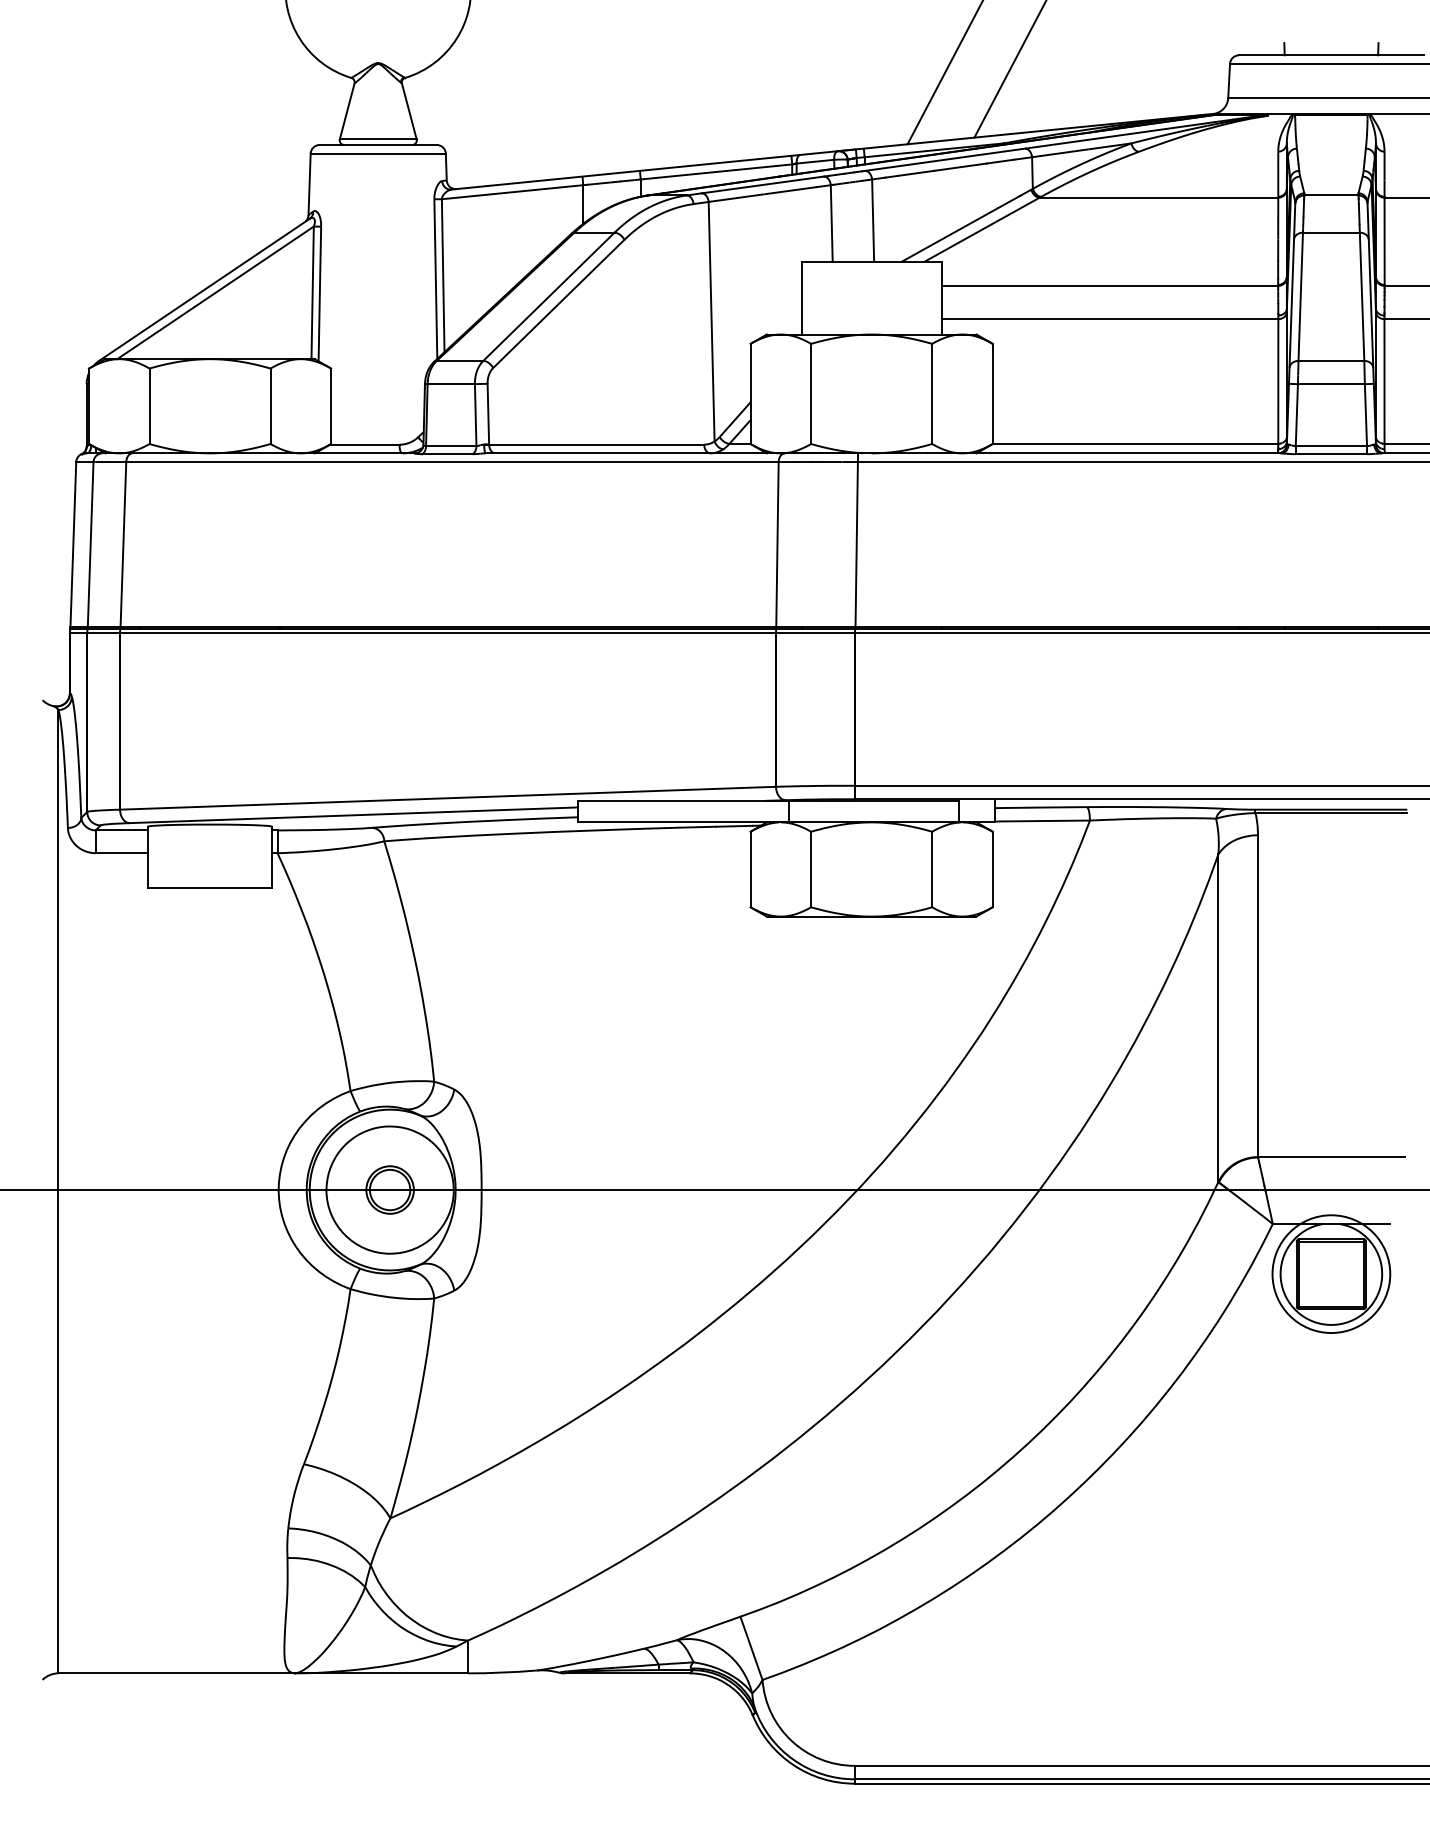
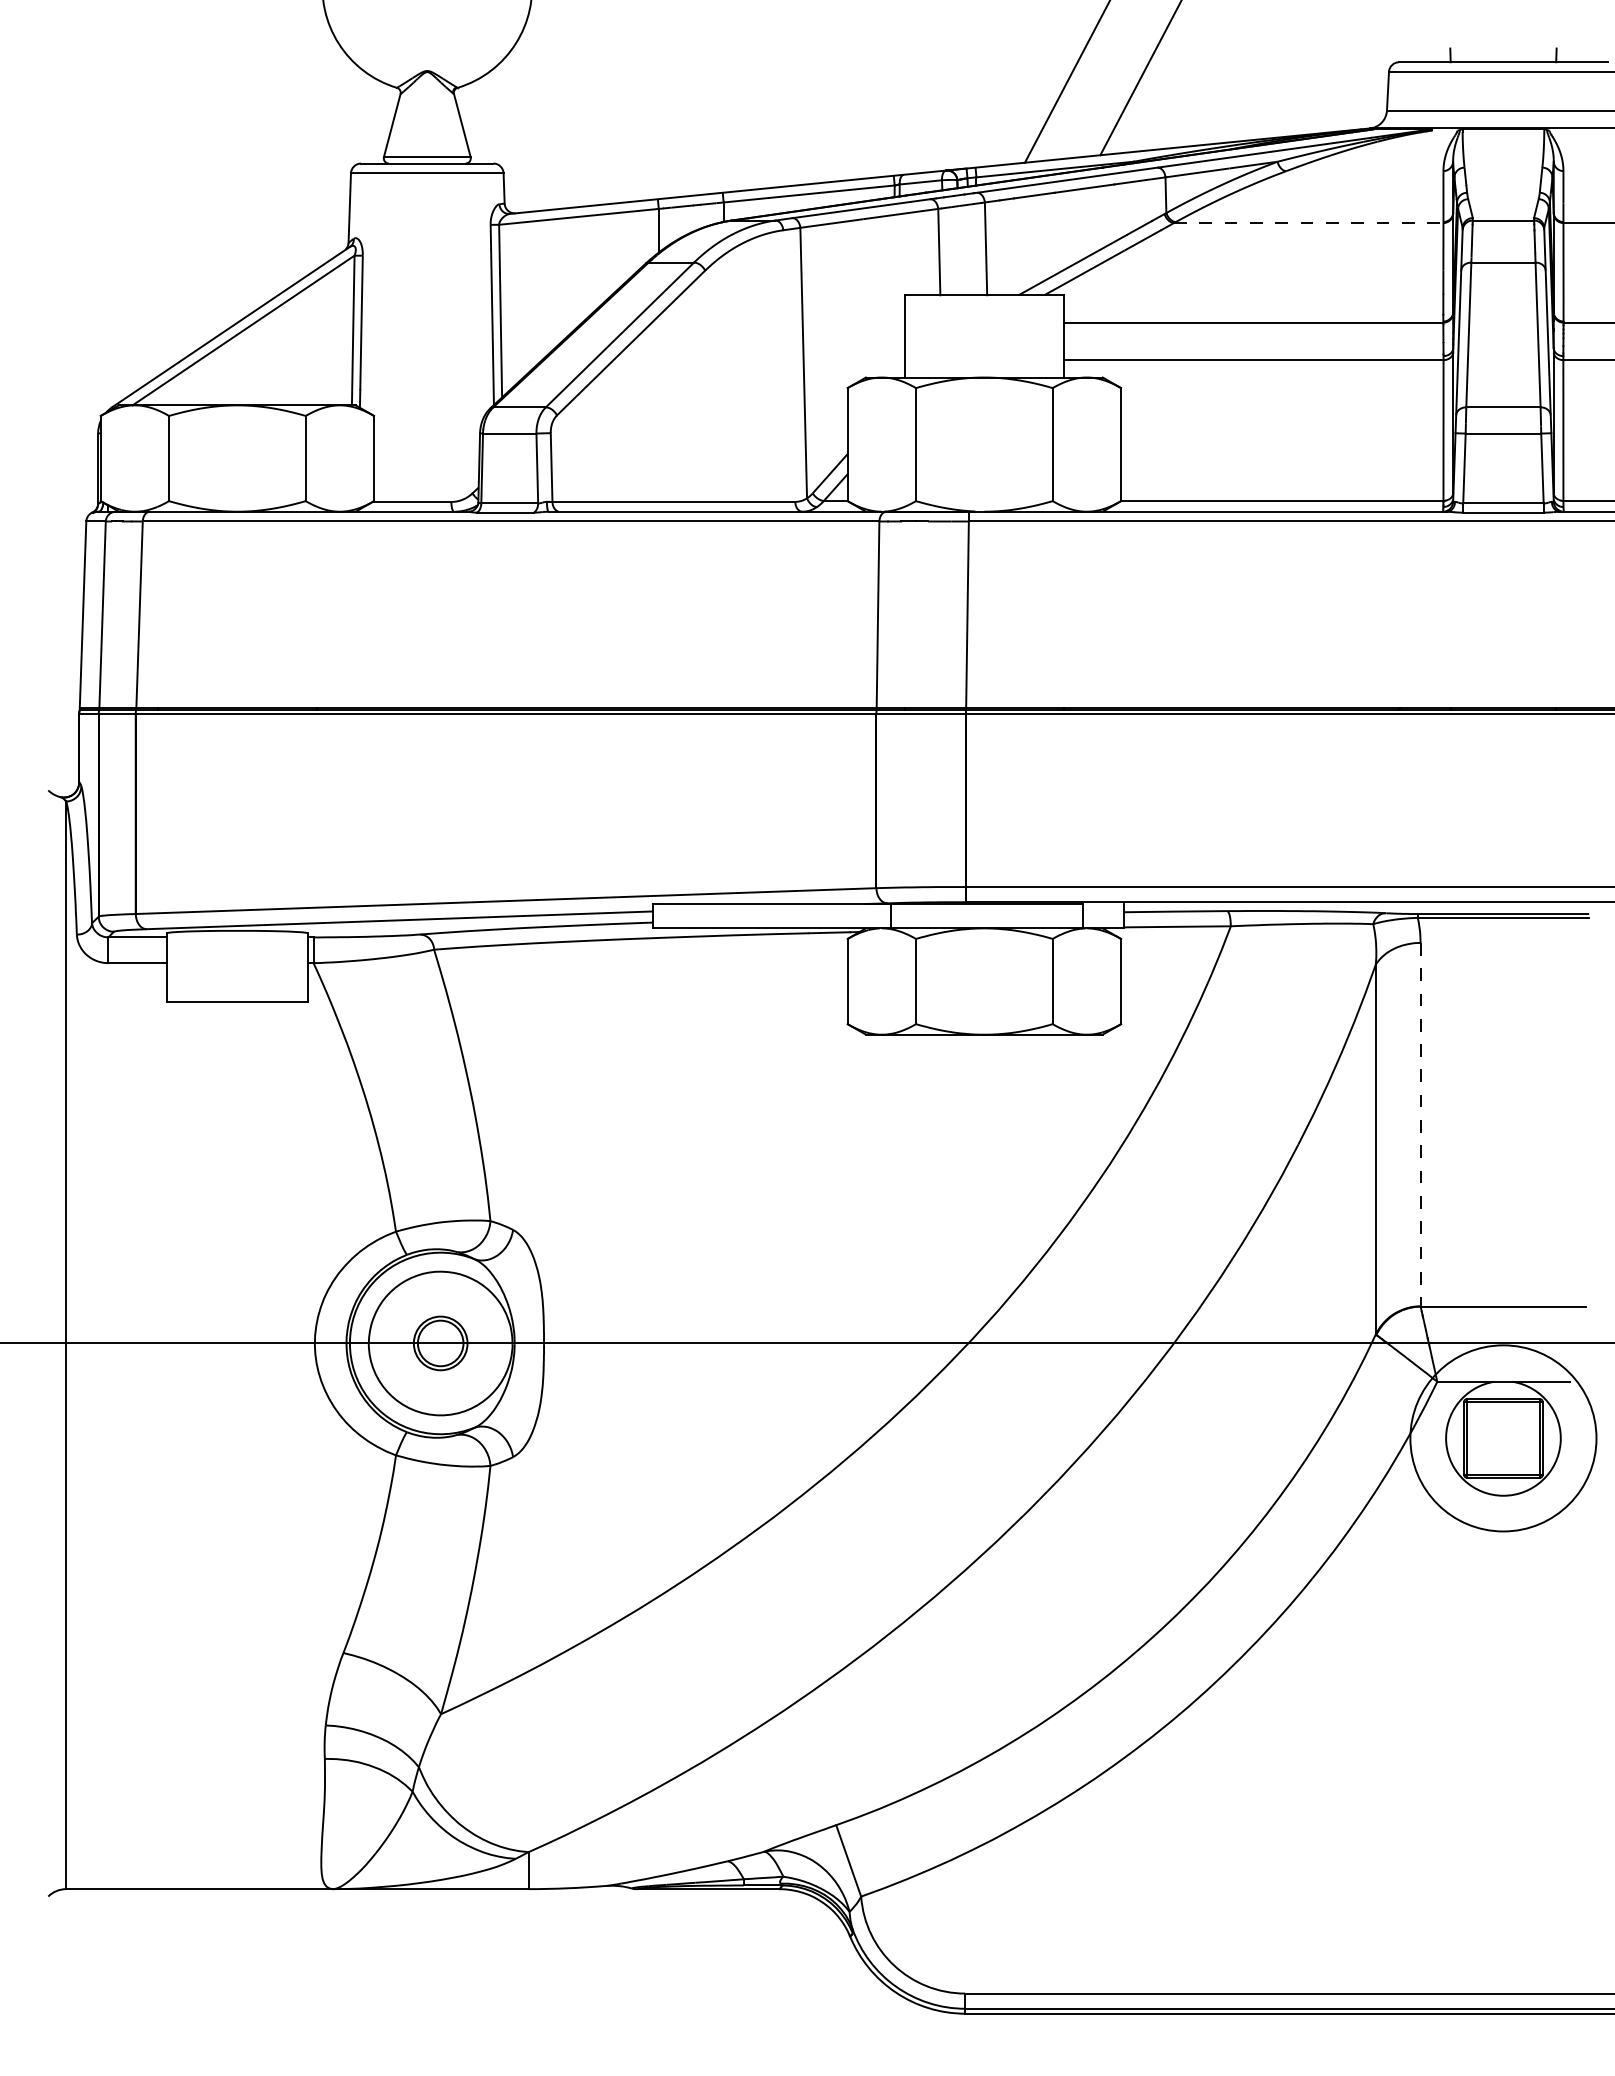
line: (1158, 198) -> (1308, 223), solid -> dashed
line: (1257, 996) -> (1420, 1124), solid -> dashed
circle: (1330, 1273) -> (1502, 1437), size x1.4

